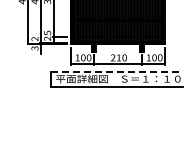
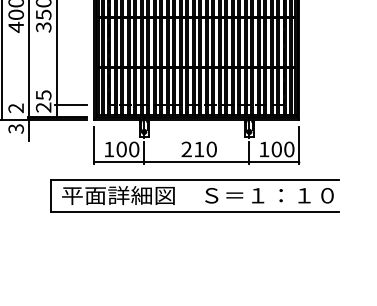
line: (116, 71) -> (193, 179), dashed -> solid

